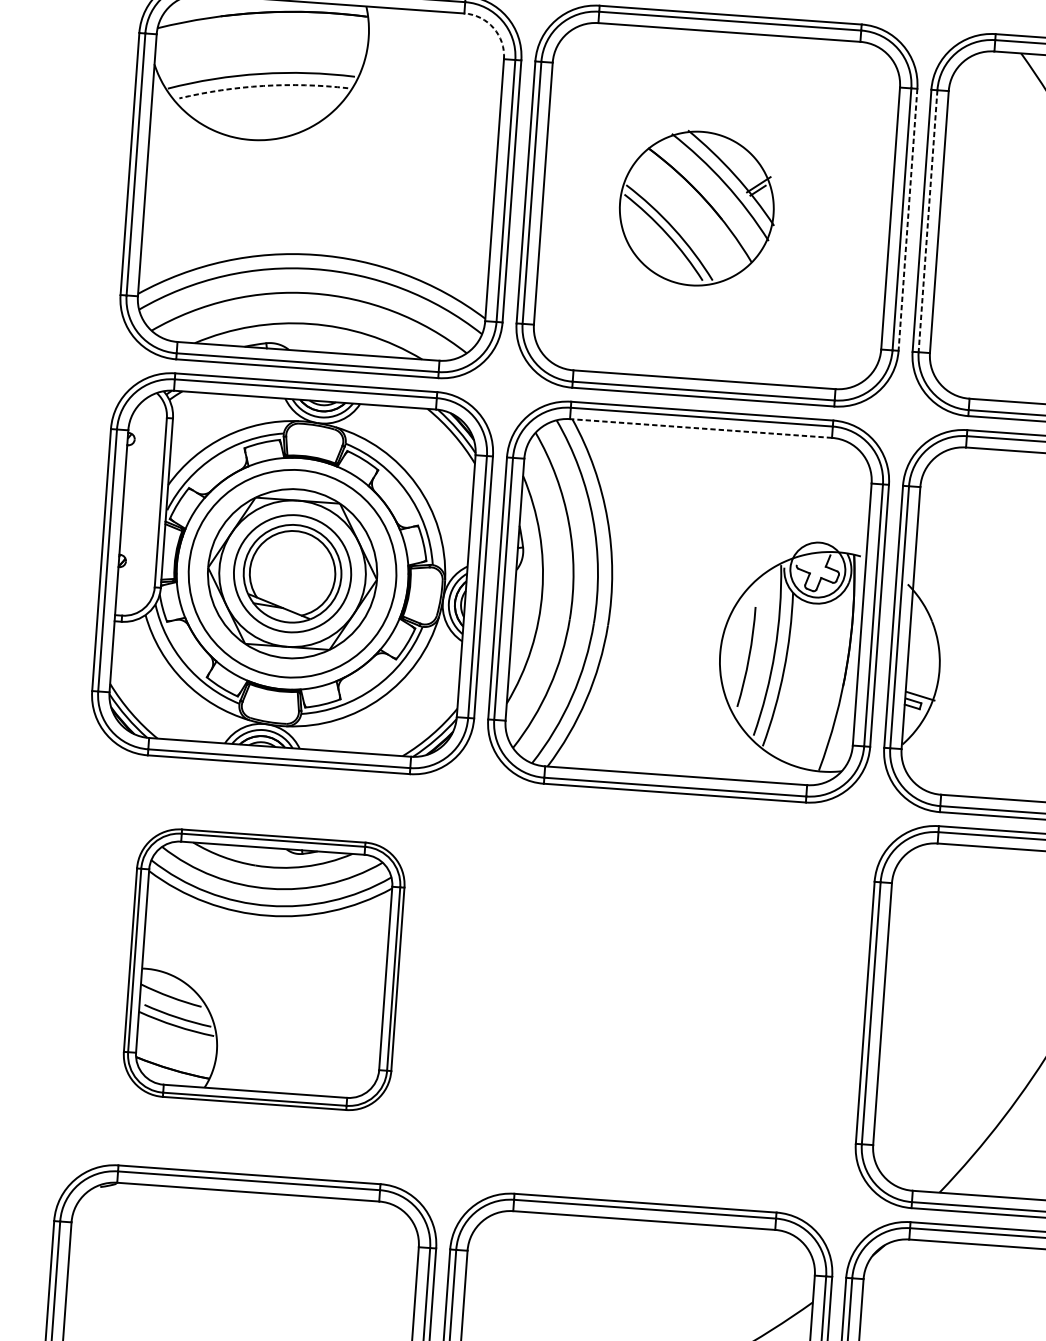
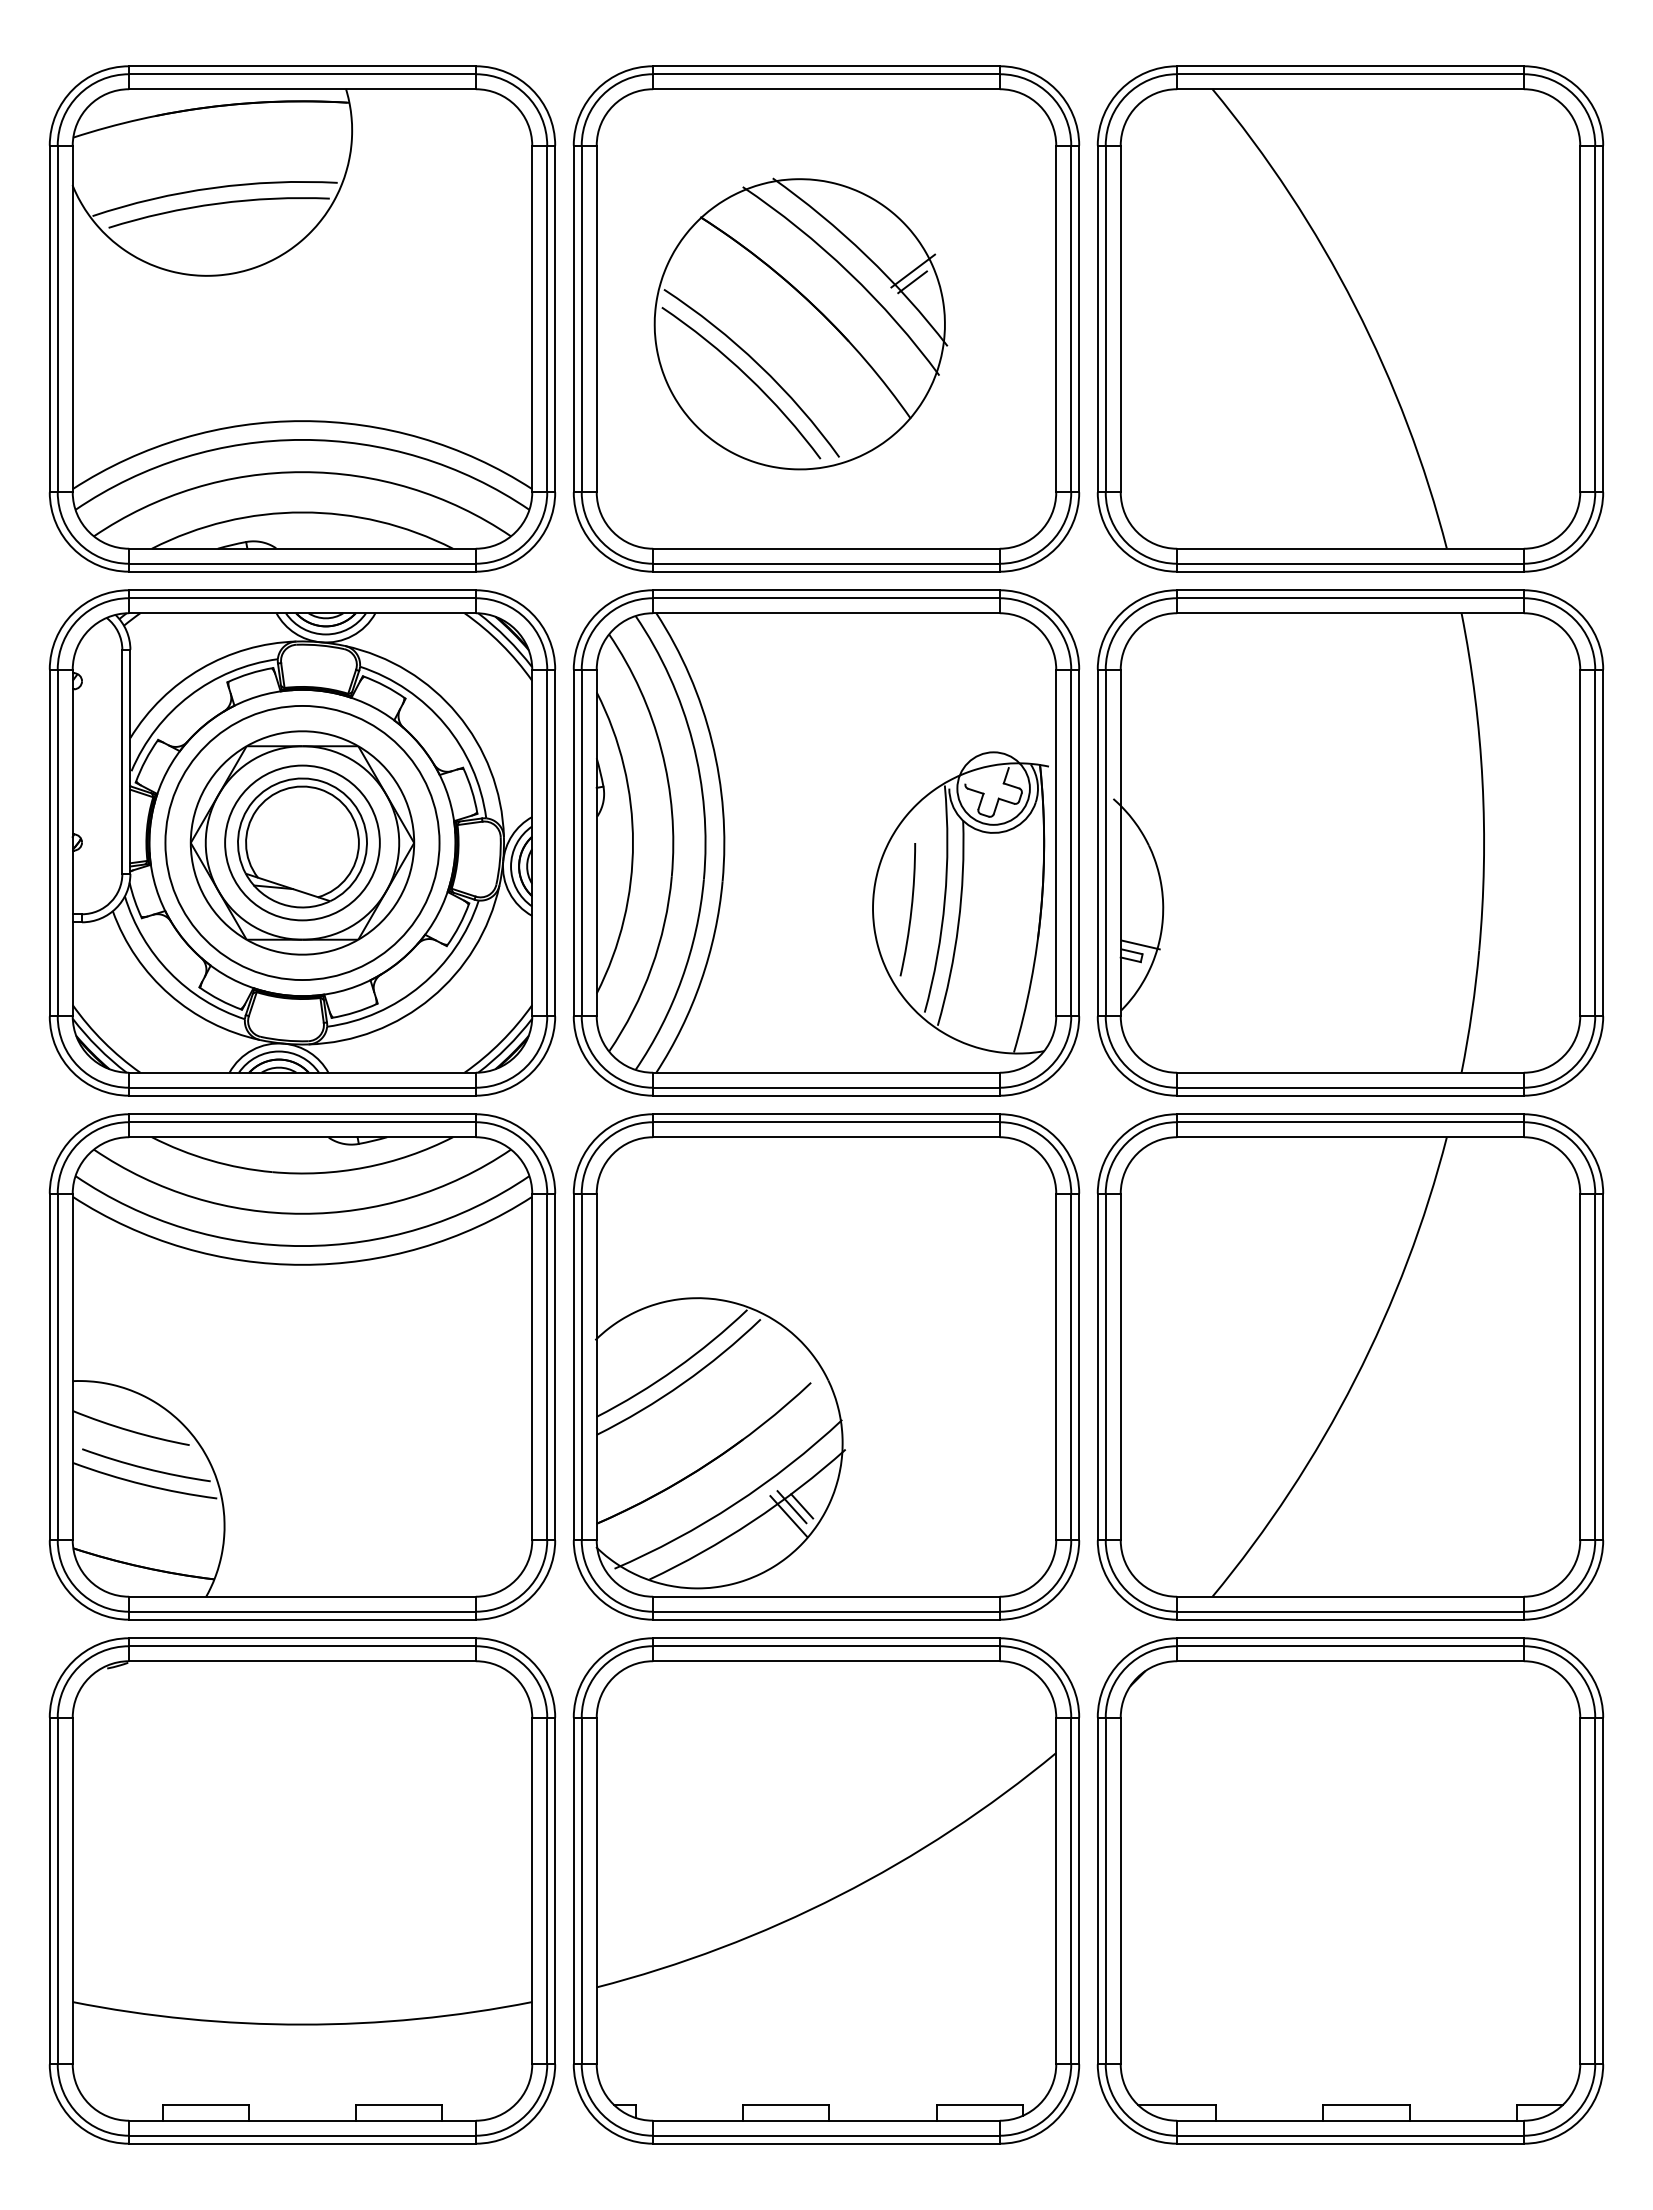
arc: (493, 27) -> (515, 105), dashed -> solid
arc: (262, 85) -> (217, 203), dashed -> solid
part: (697, 208) -> (800, 323), size x1.43
line: (908, 220) -> (1079, 319), dashed -> solid
line: (927, 221) -> (1105, 319), dashed -> solid
line: (700, 428) -> (825, 613), dashed -> solid
part: (264, 969) -> (302, 1366), size x1.43
part: (660, 997) -> (826, 1366), added

